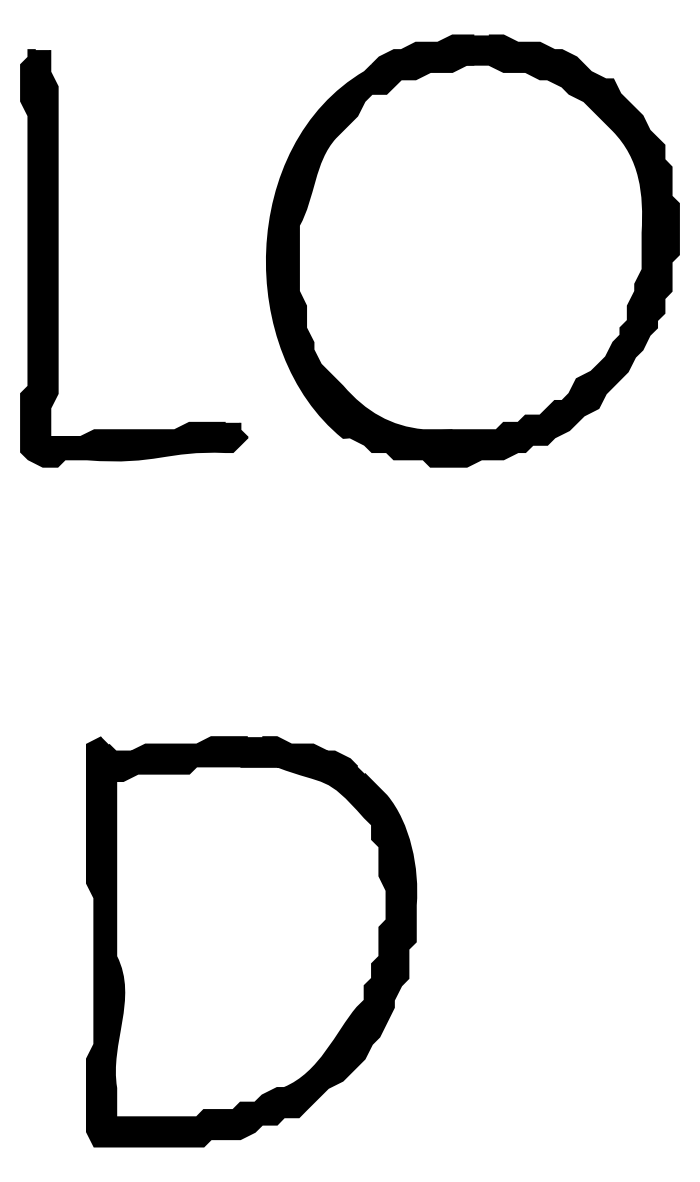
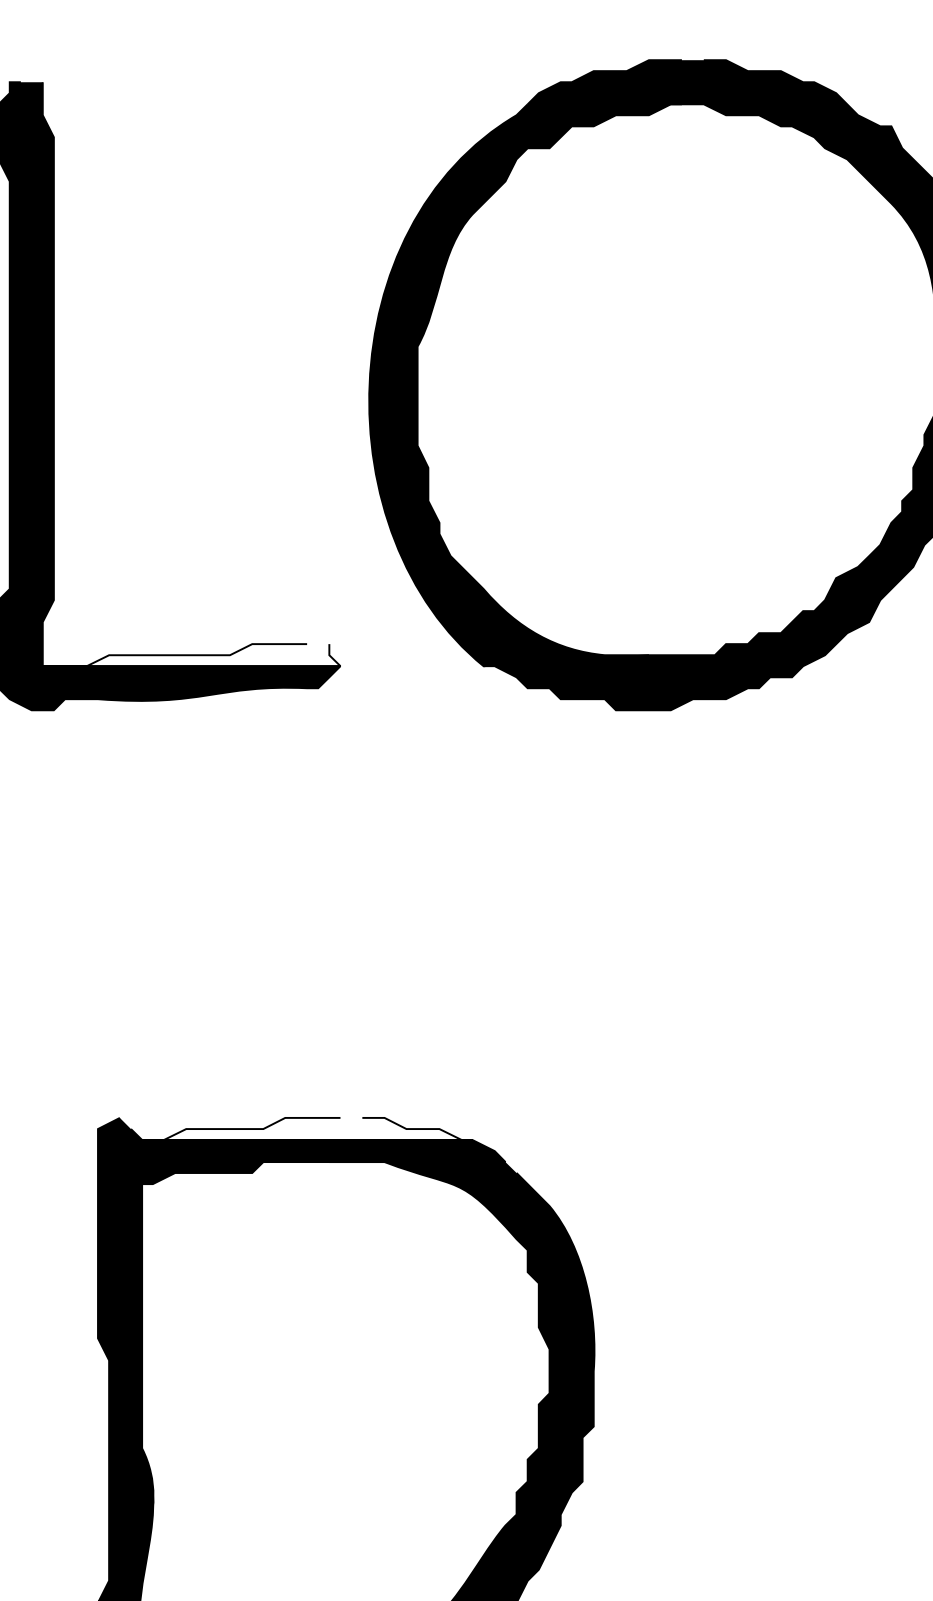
fill: (148, 429) -> (190, 654), removed
fill: (225, 744) -> (306, 1129), removed

